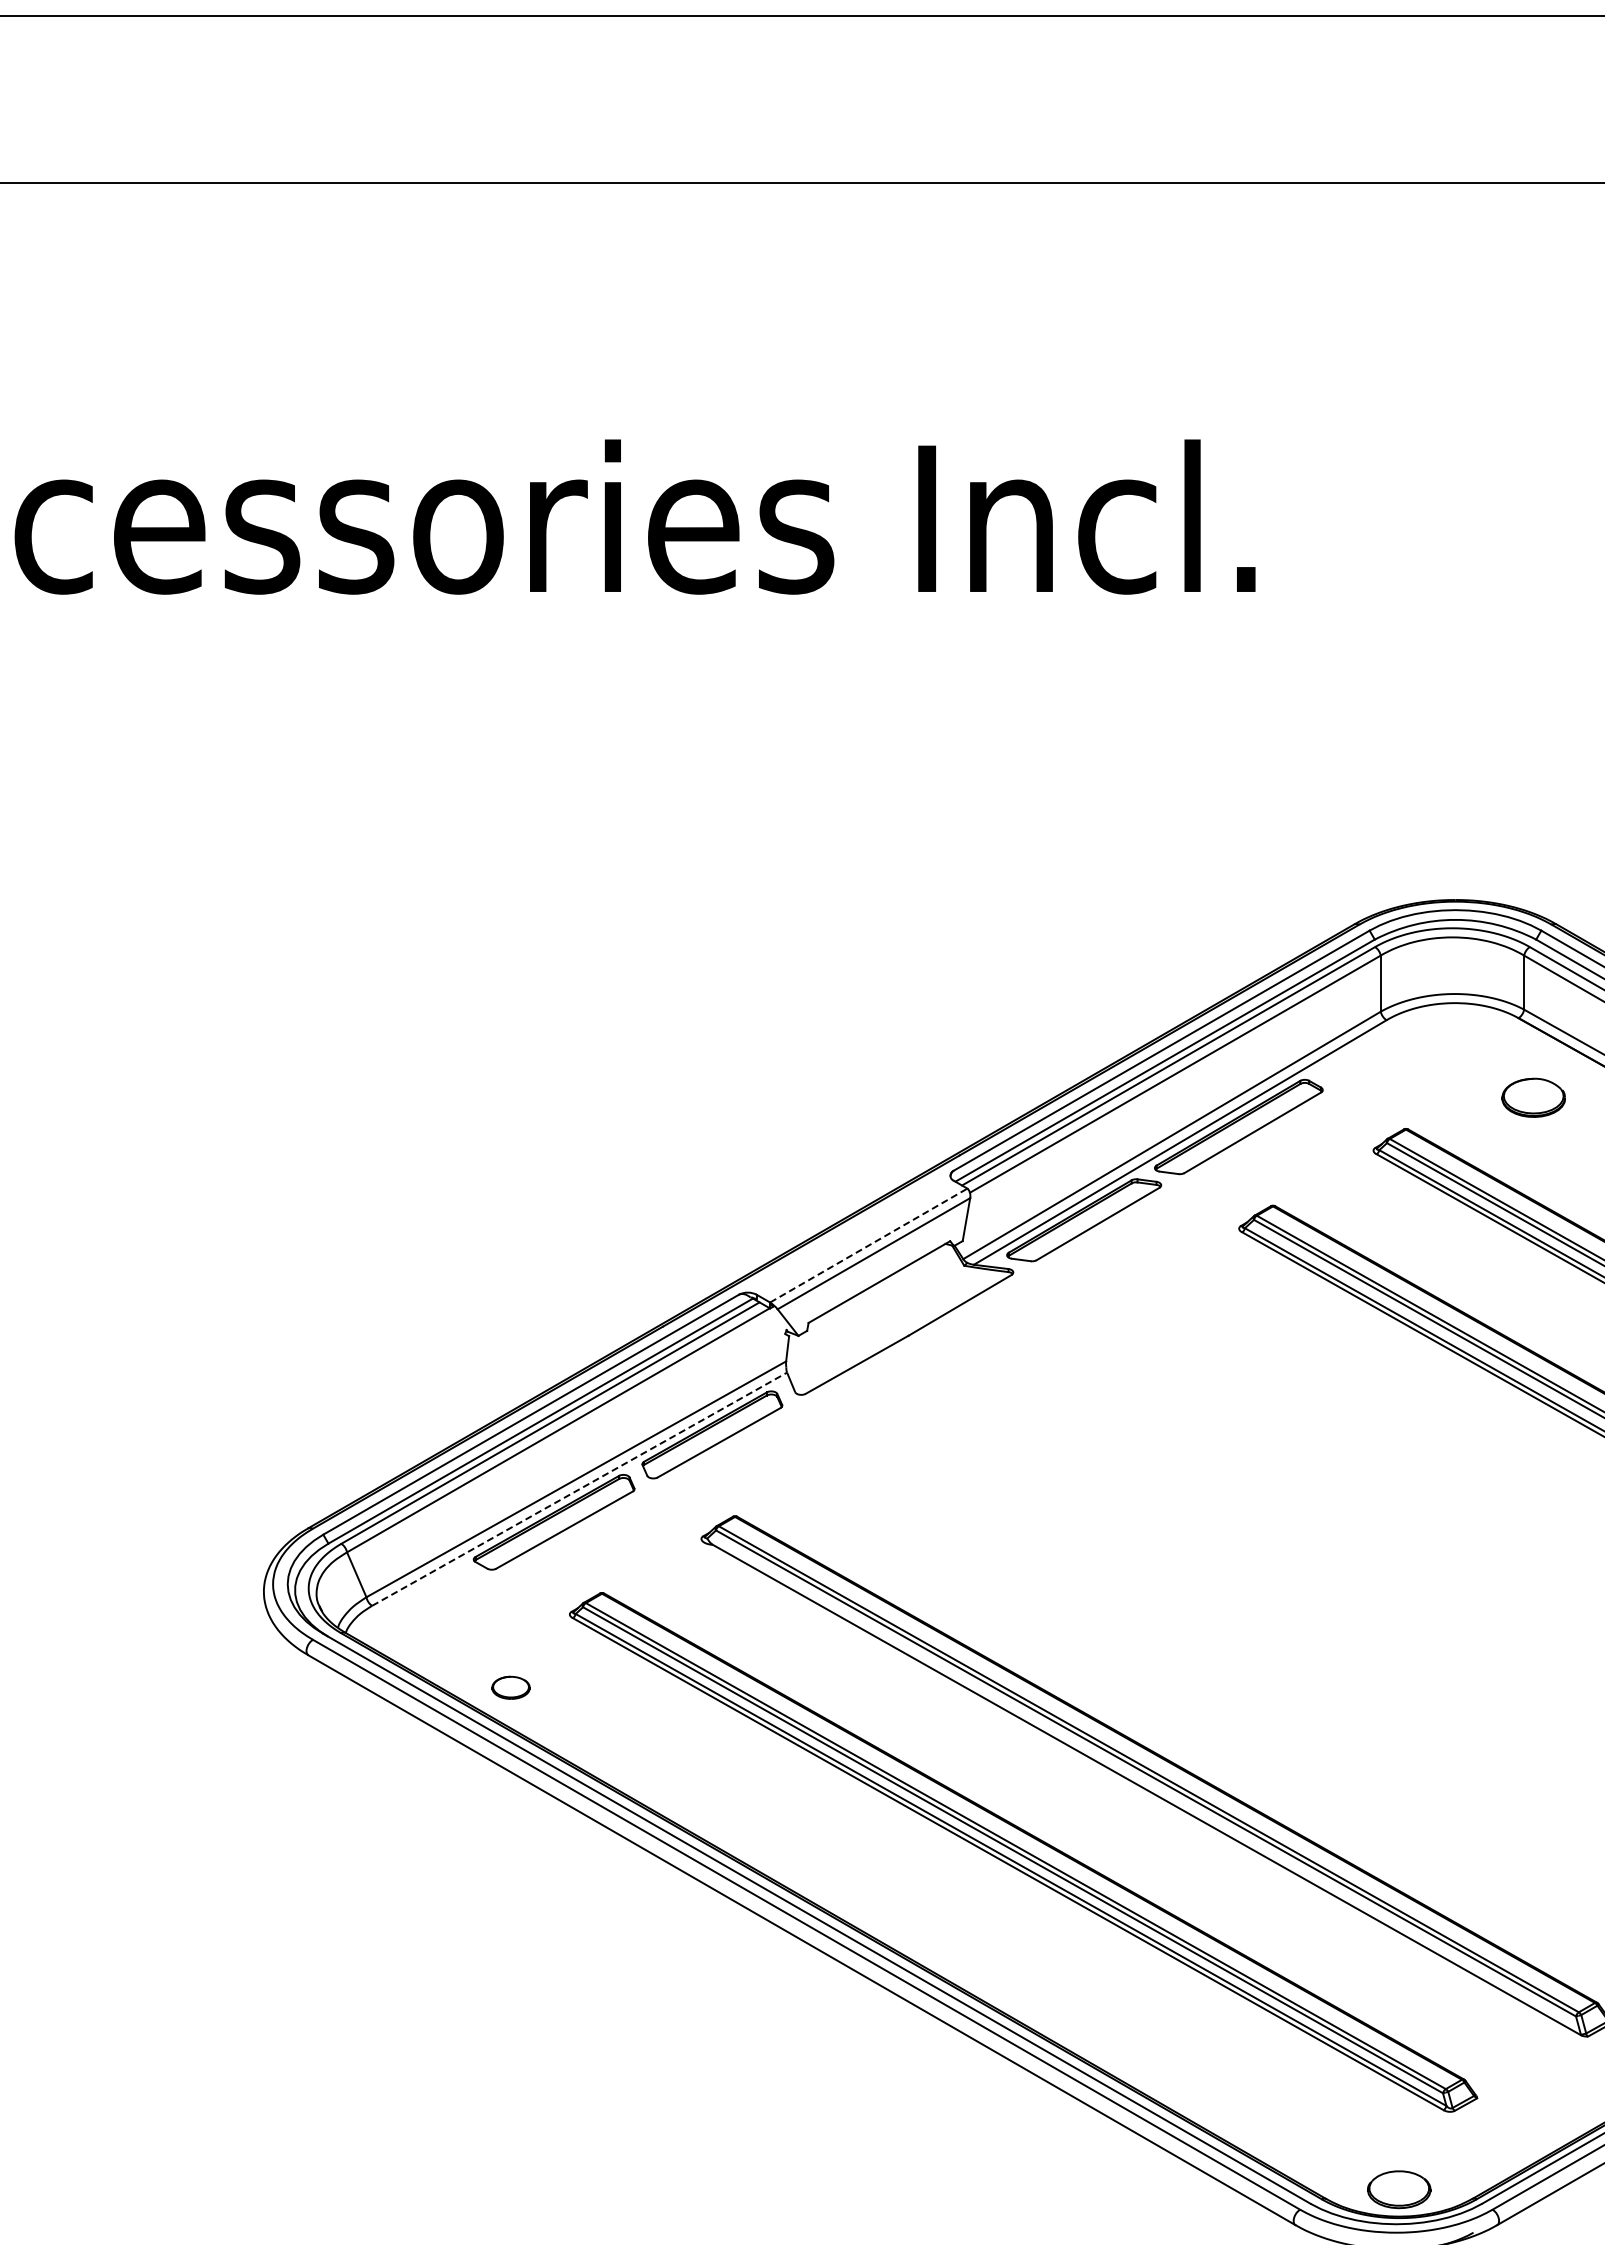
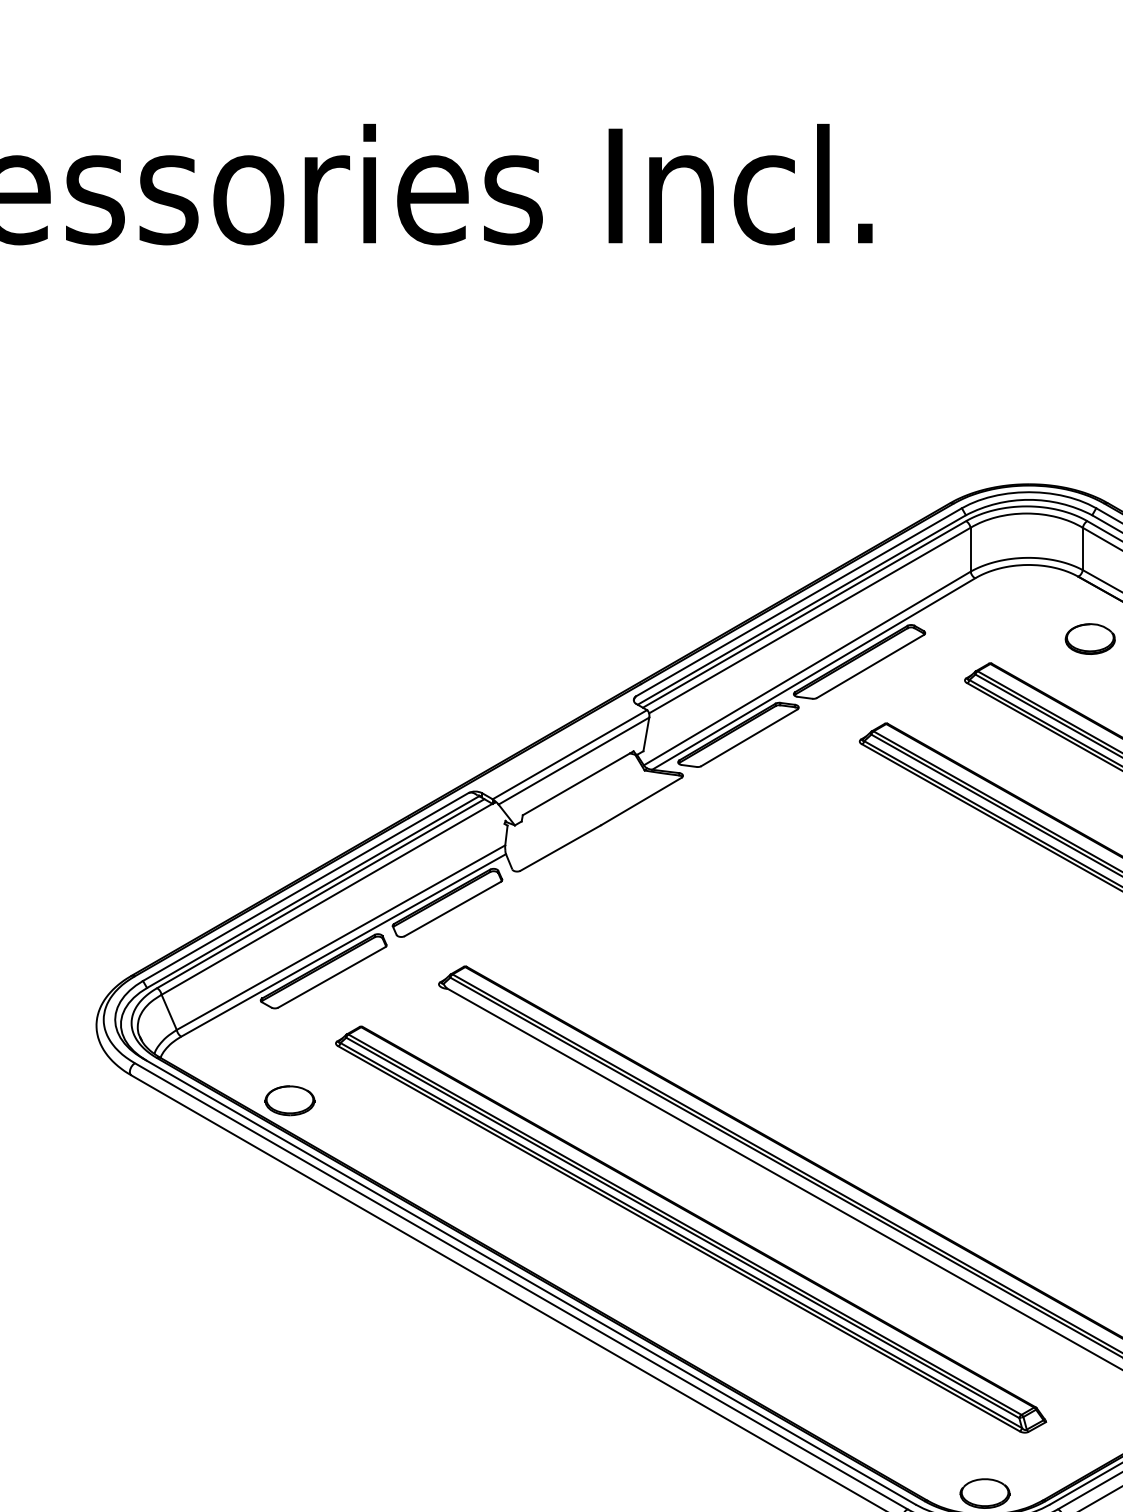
line: (868, 1245) -> (569, 754), dashed -> solid
line: (579, 1489) -> (343, 945), dashed -> solid
part: (510, 1687) -> (289, 1100), size x1.67

